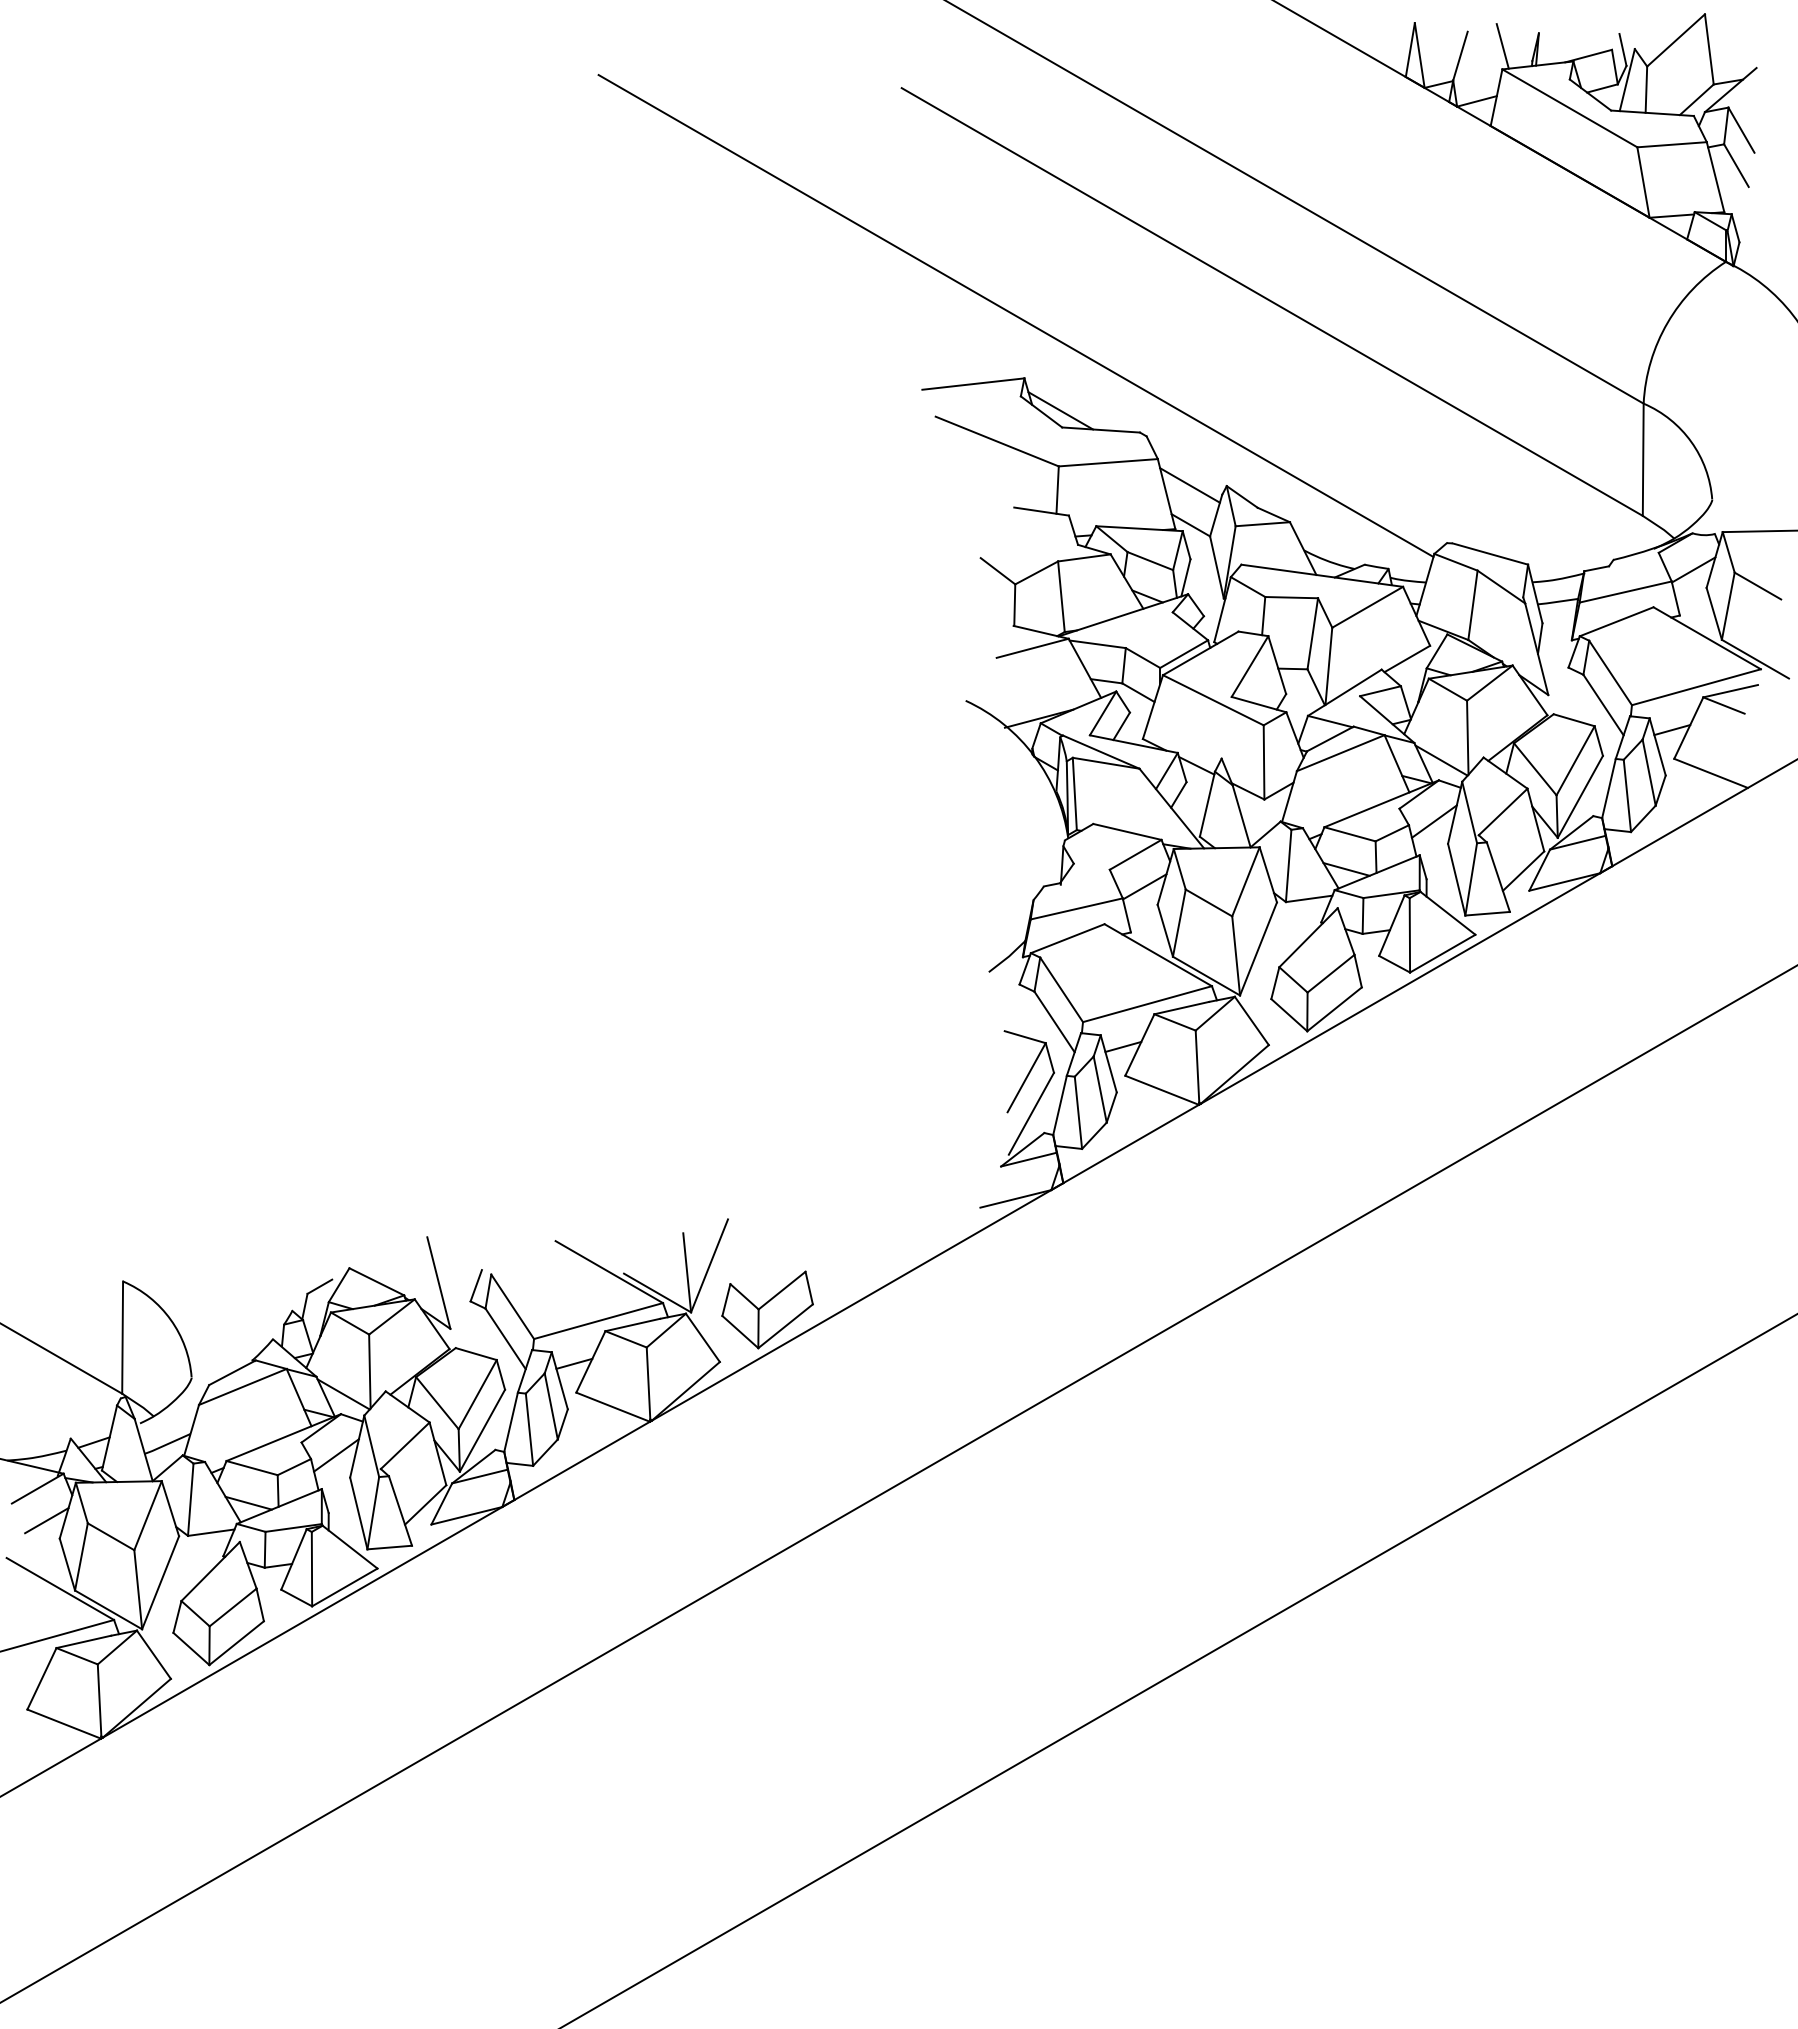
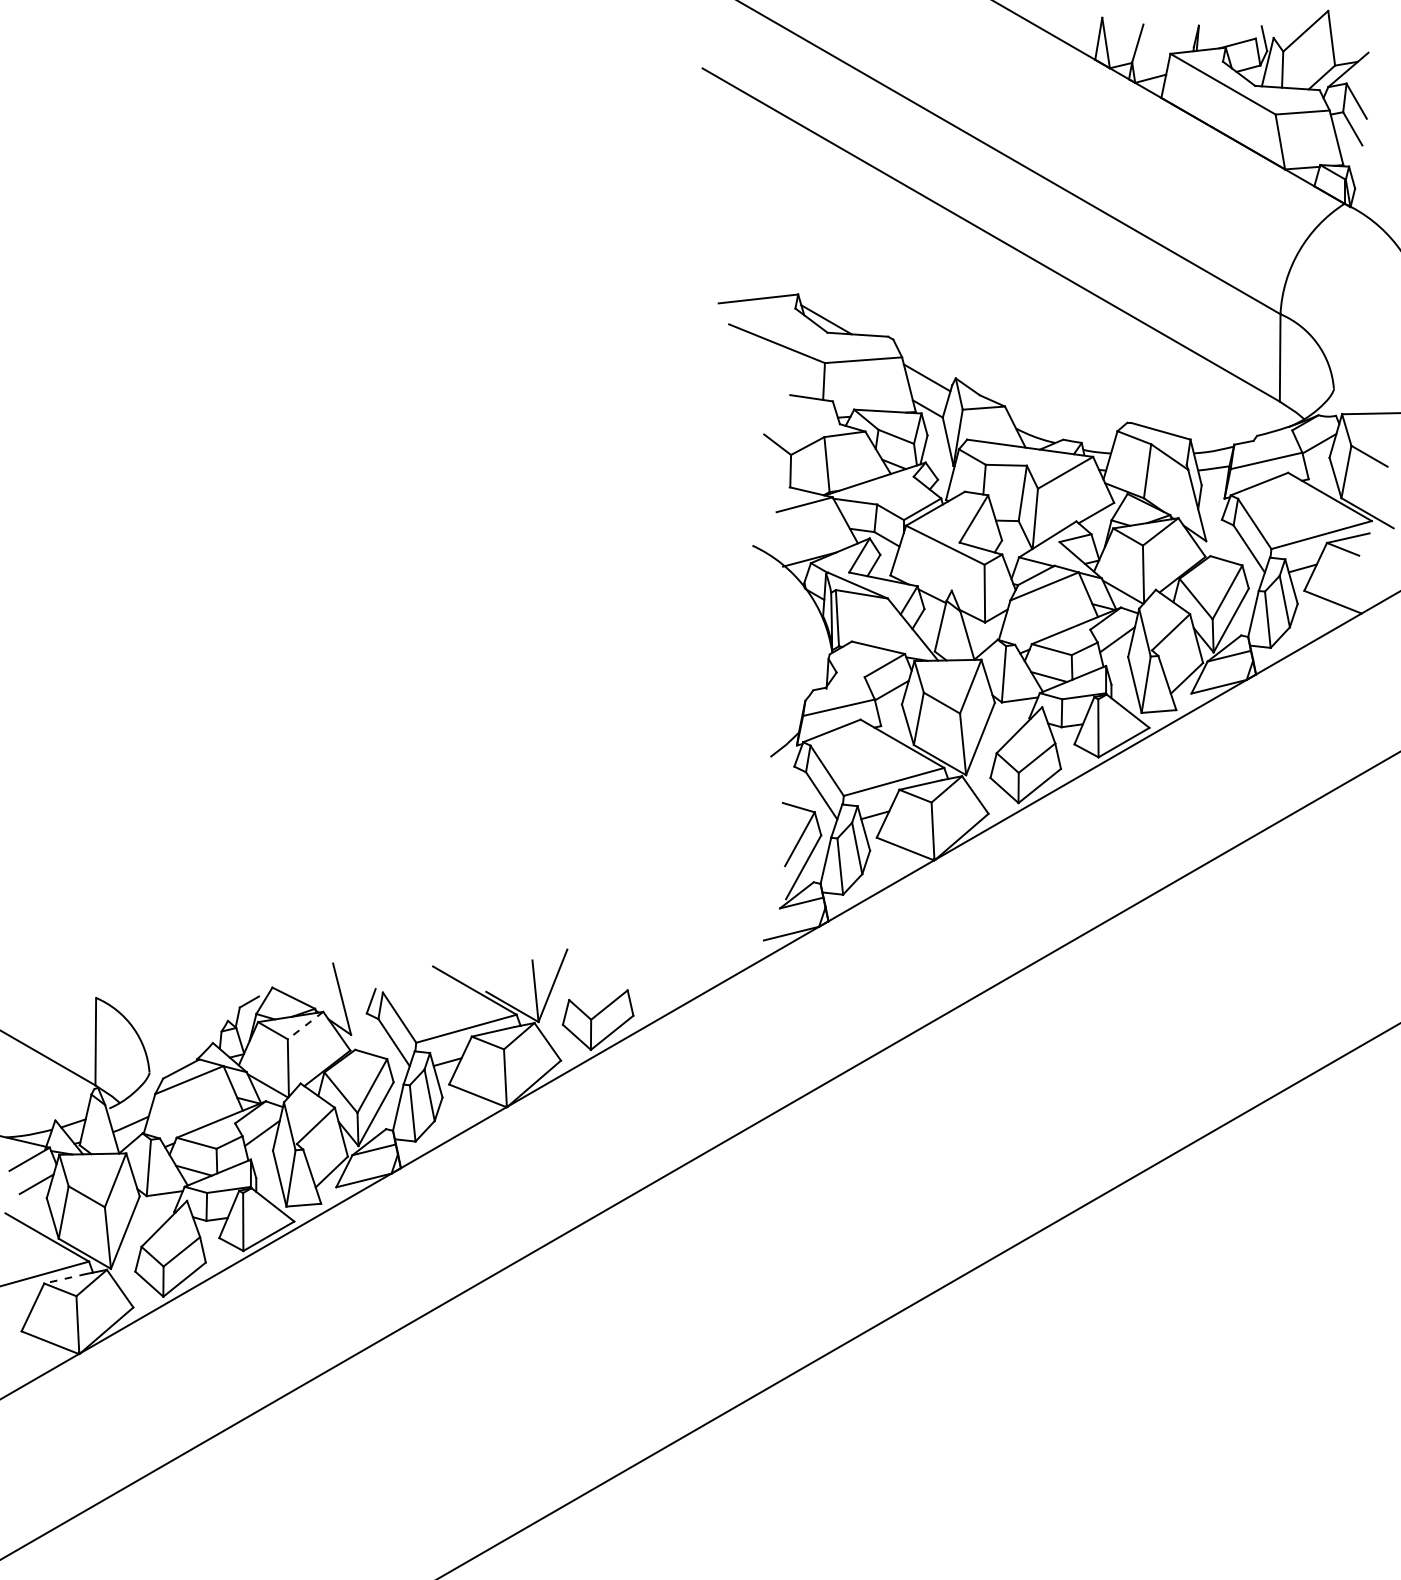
line: (1502, 46) -> (1170, 36), removed
line: (1015, 315) -> (791, 245), removed
line: (391, 1316) -> (305, 1025), solid -> dashed
line: (83, 1642) -> (65, 1279), solid -> dashed

